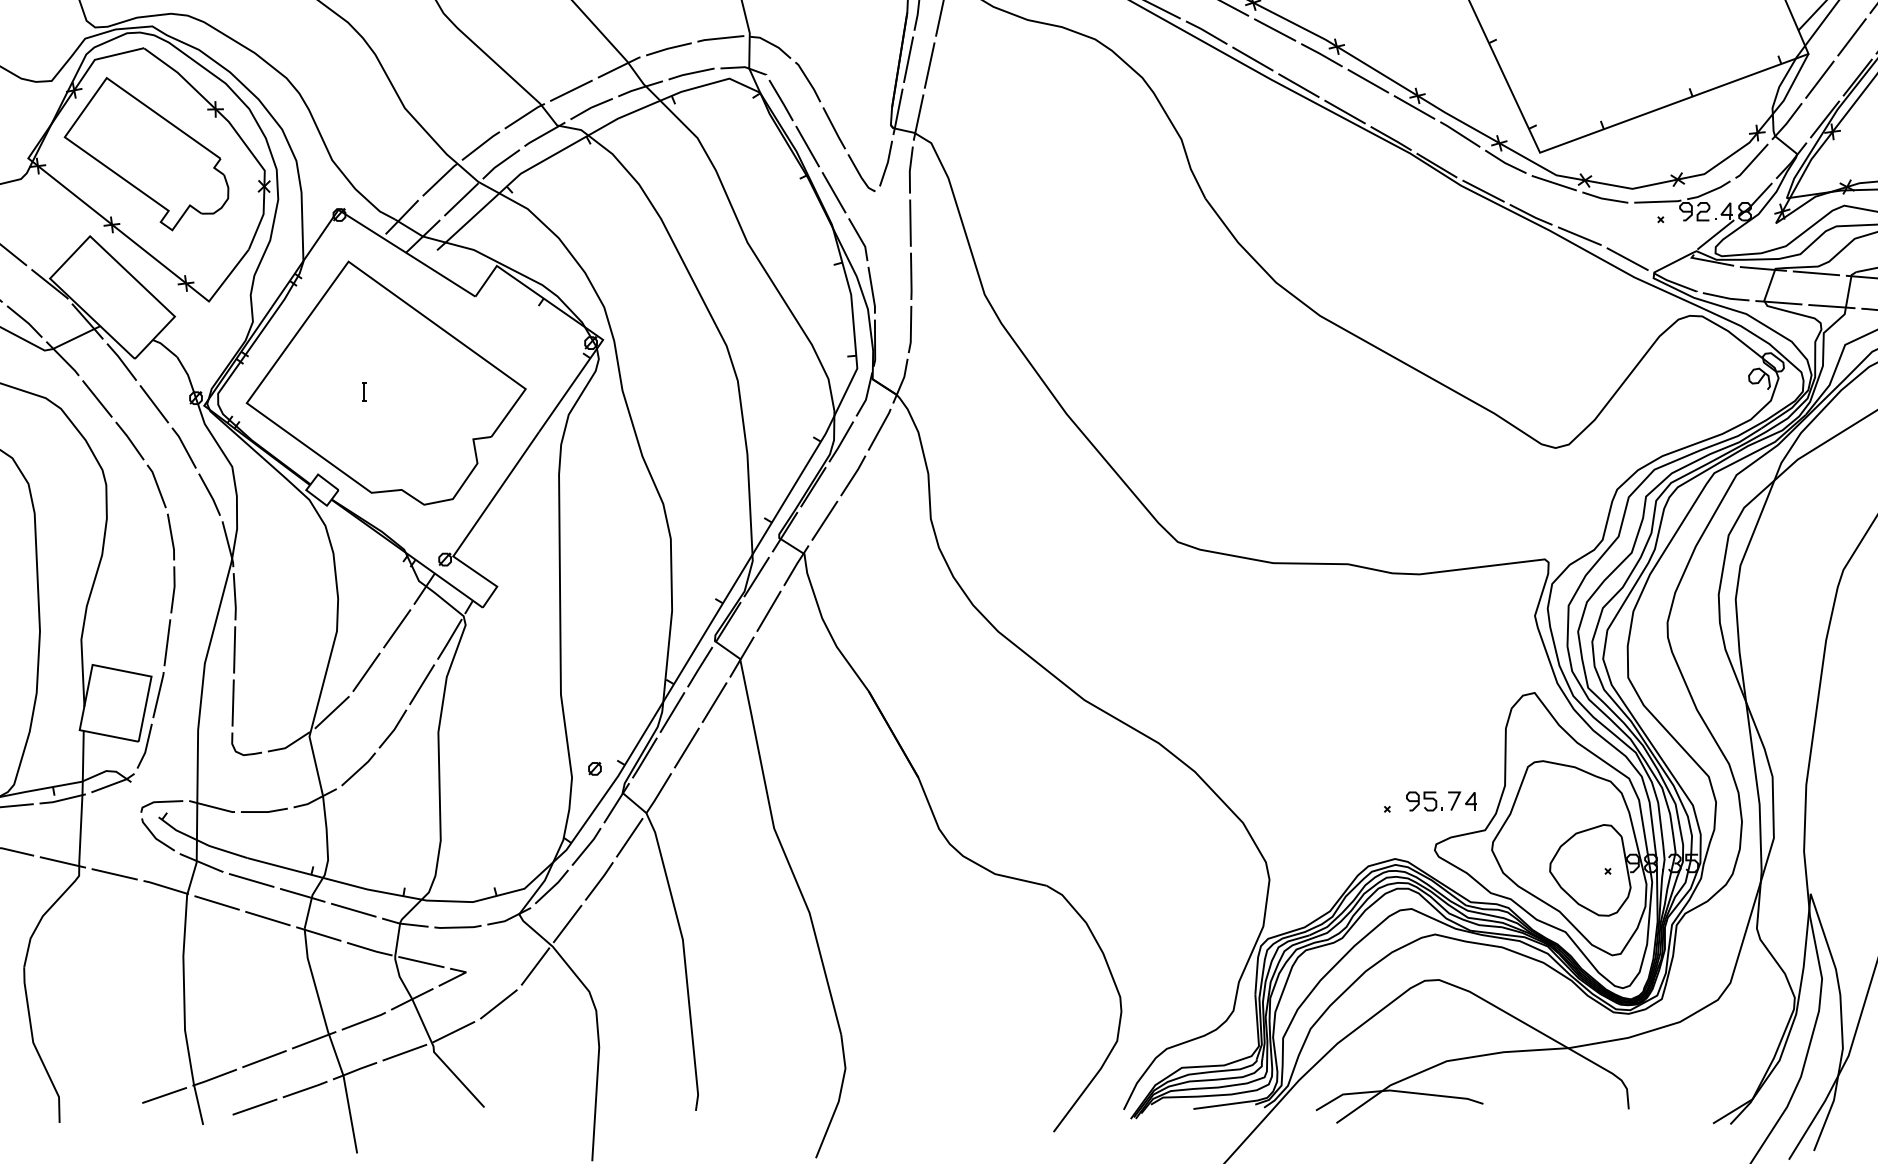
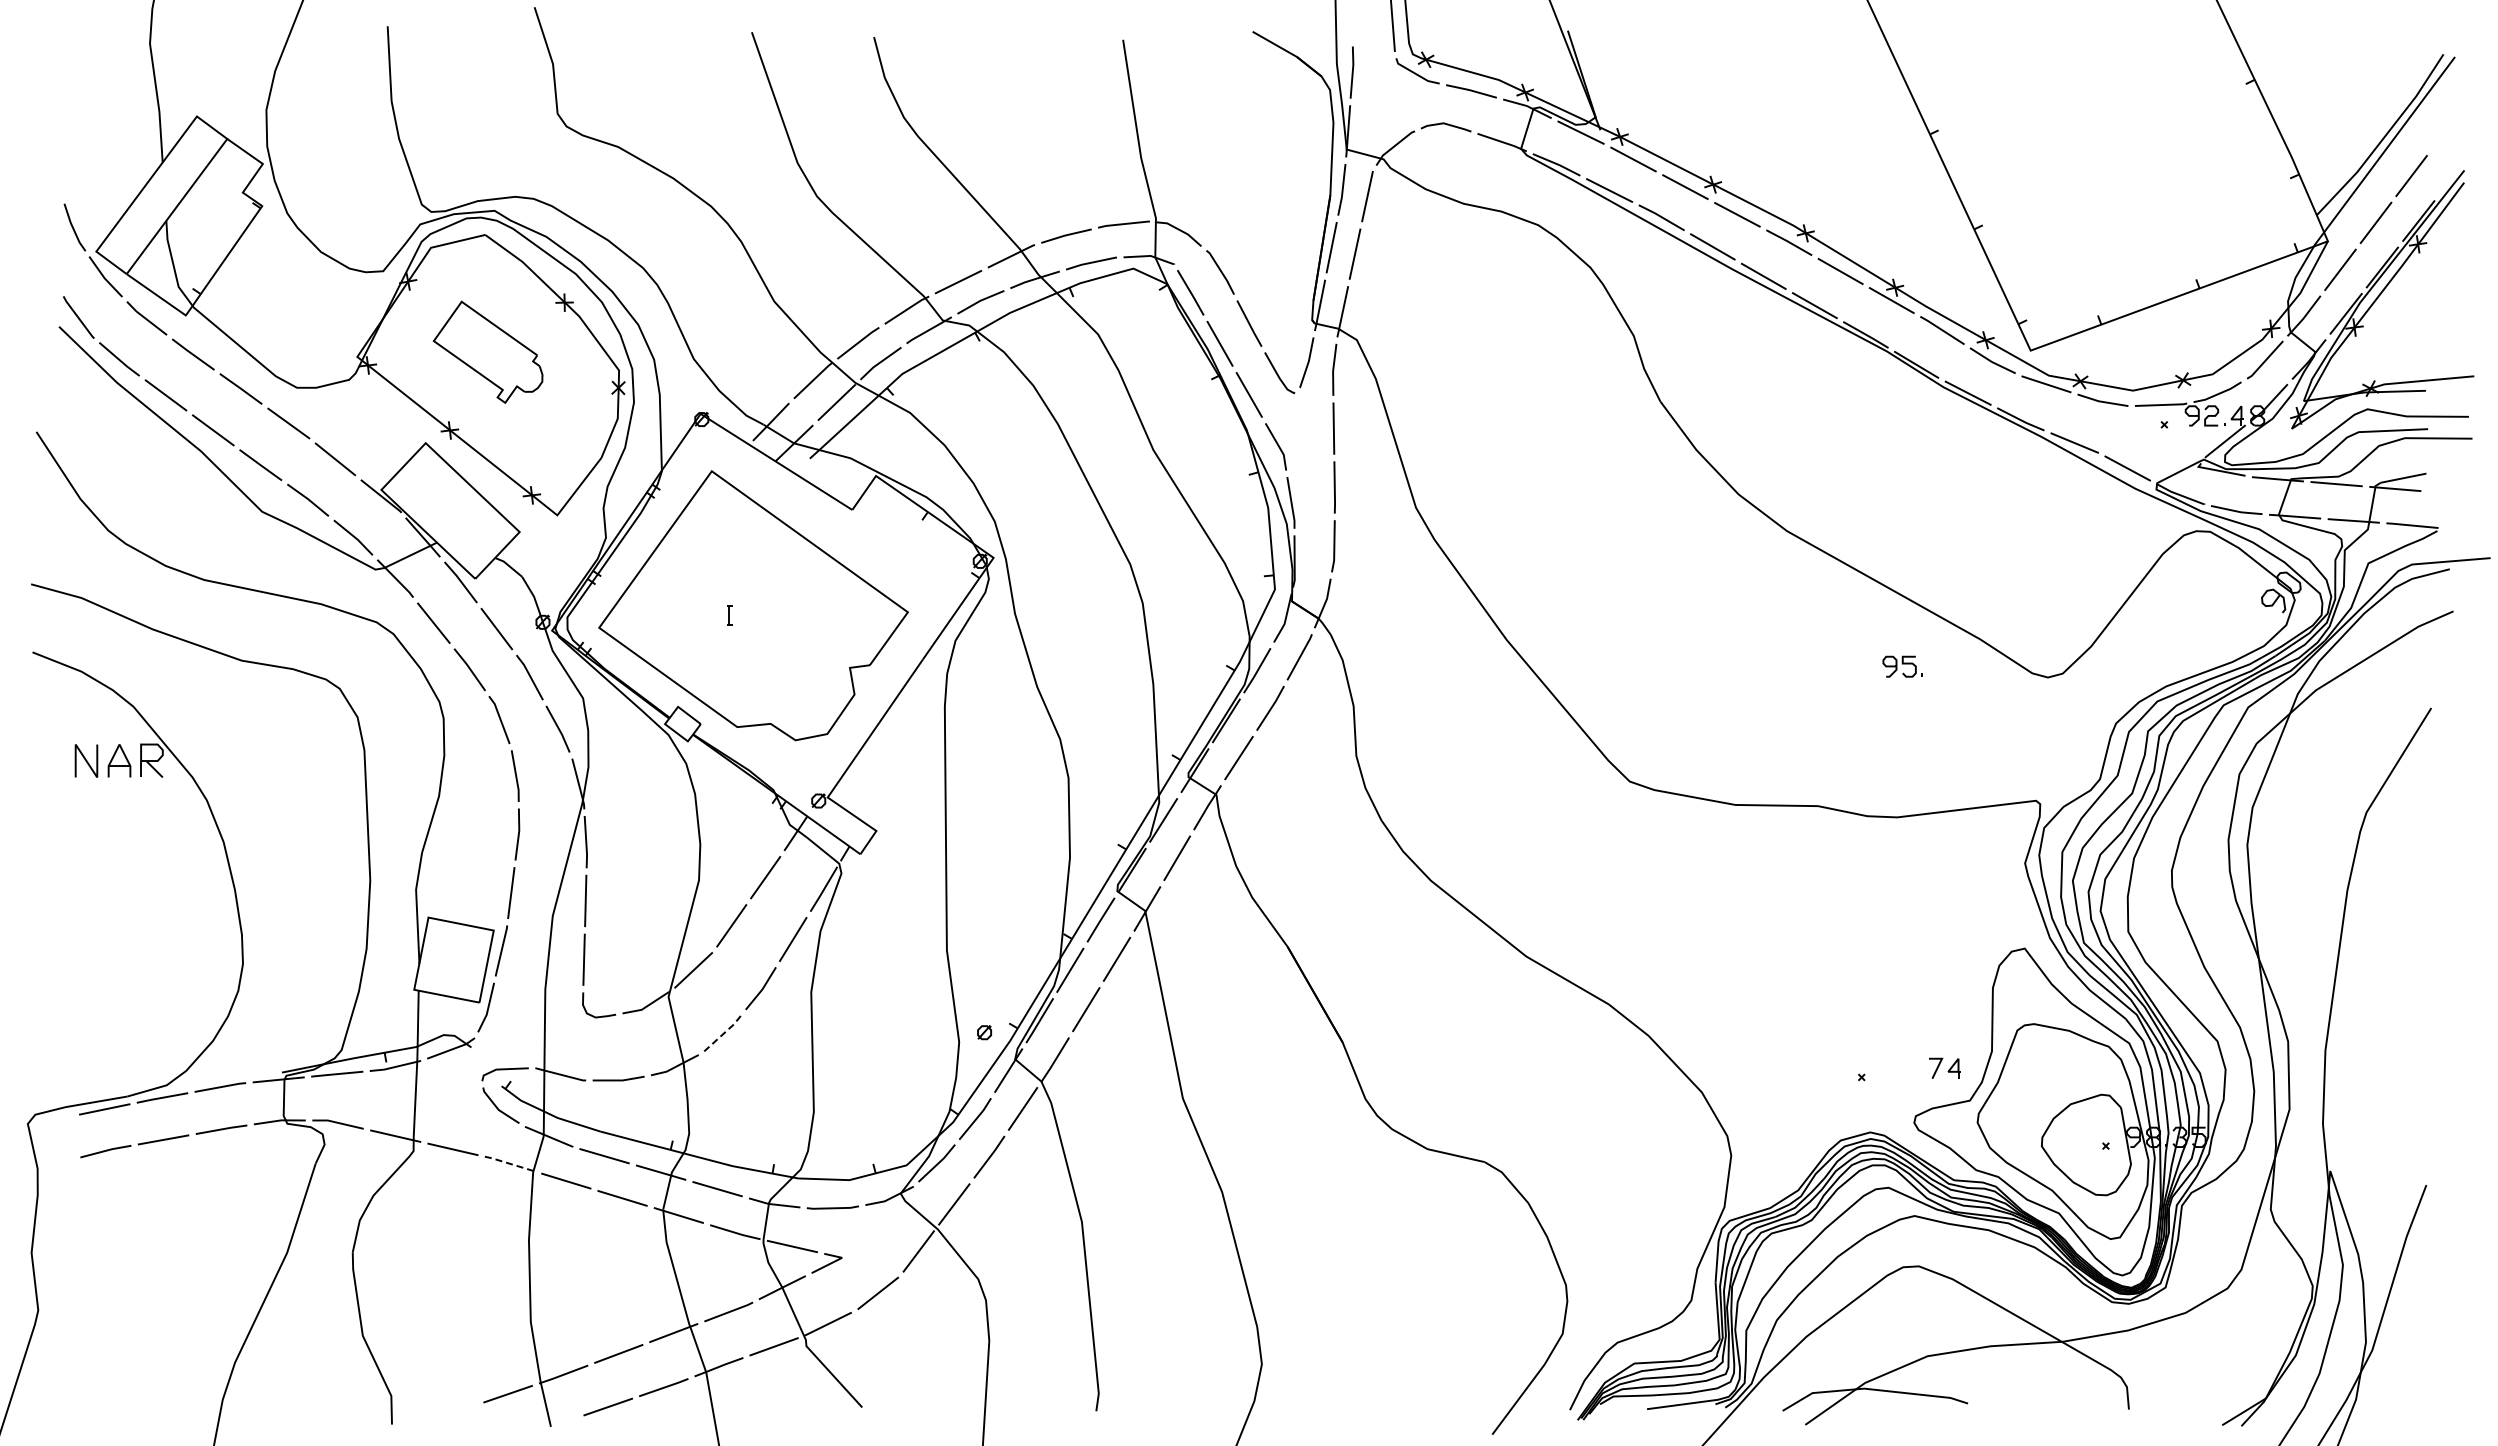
part: (145, 154) -> (487, 352), size x0.6
line: (360, 769) -> (724, 1033), solid -> dashed
part: (1424, 801) -> (1902, 666), moved
line: (166, 887) -> (510, 1163), solid -> dashed

